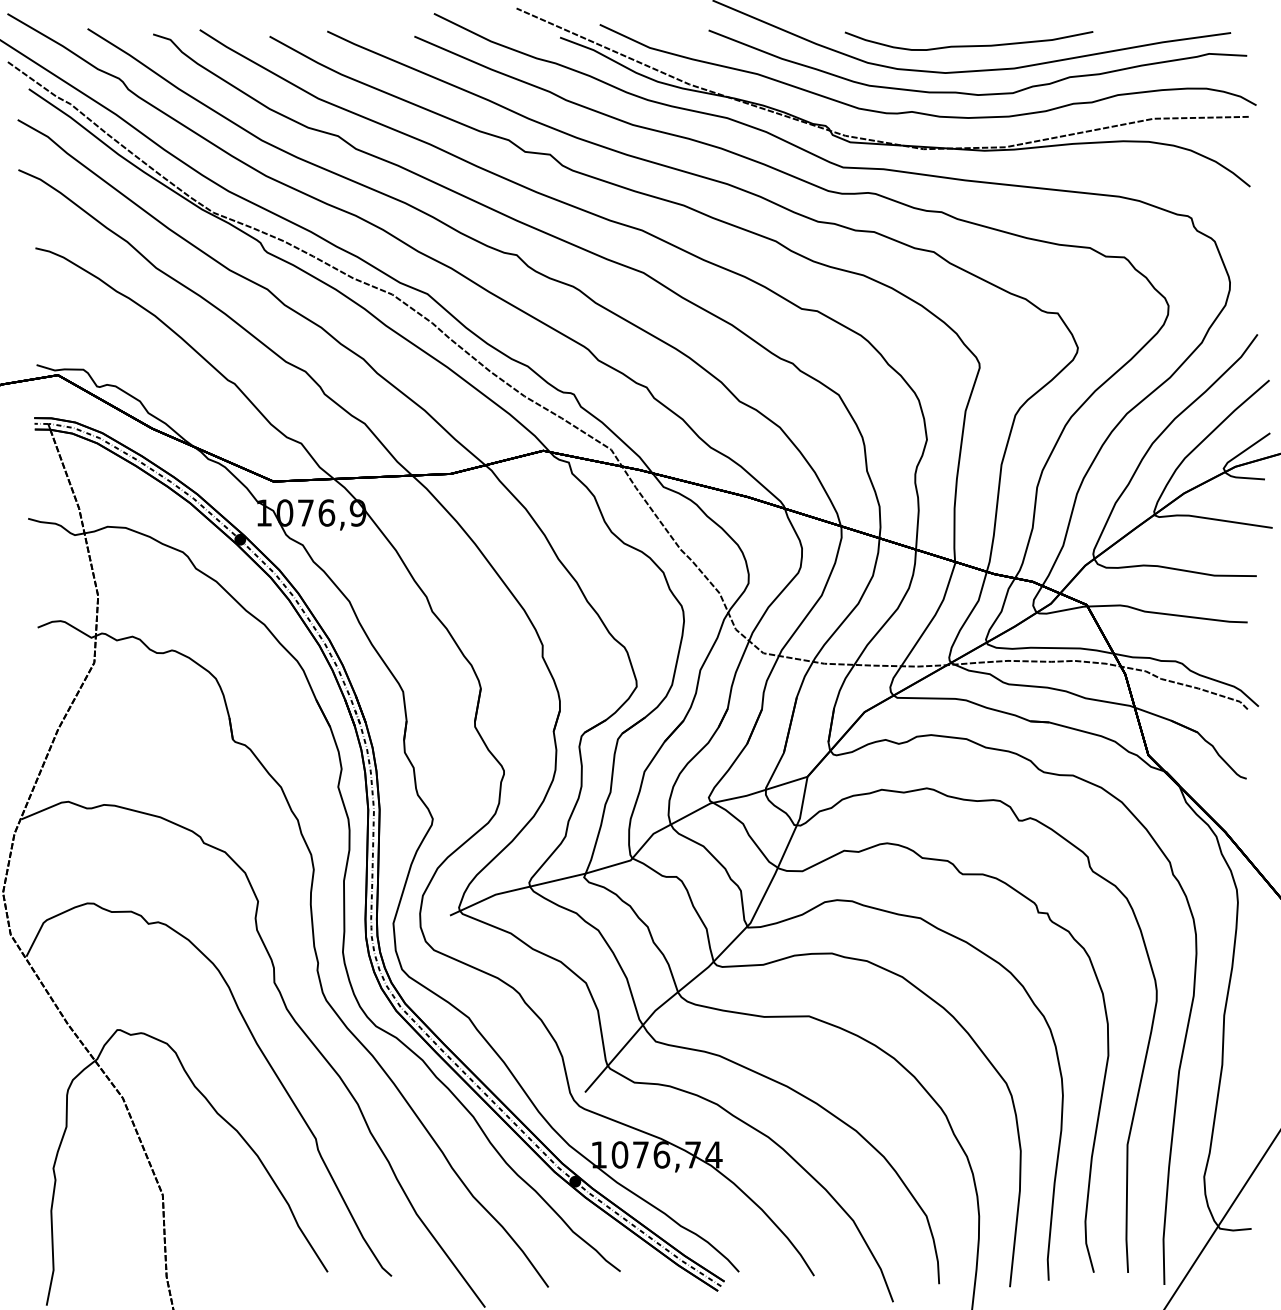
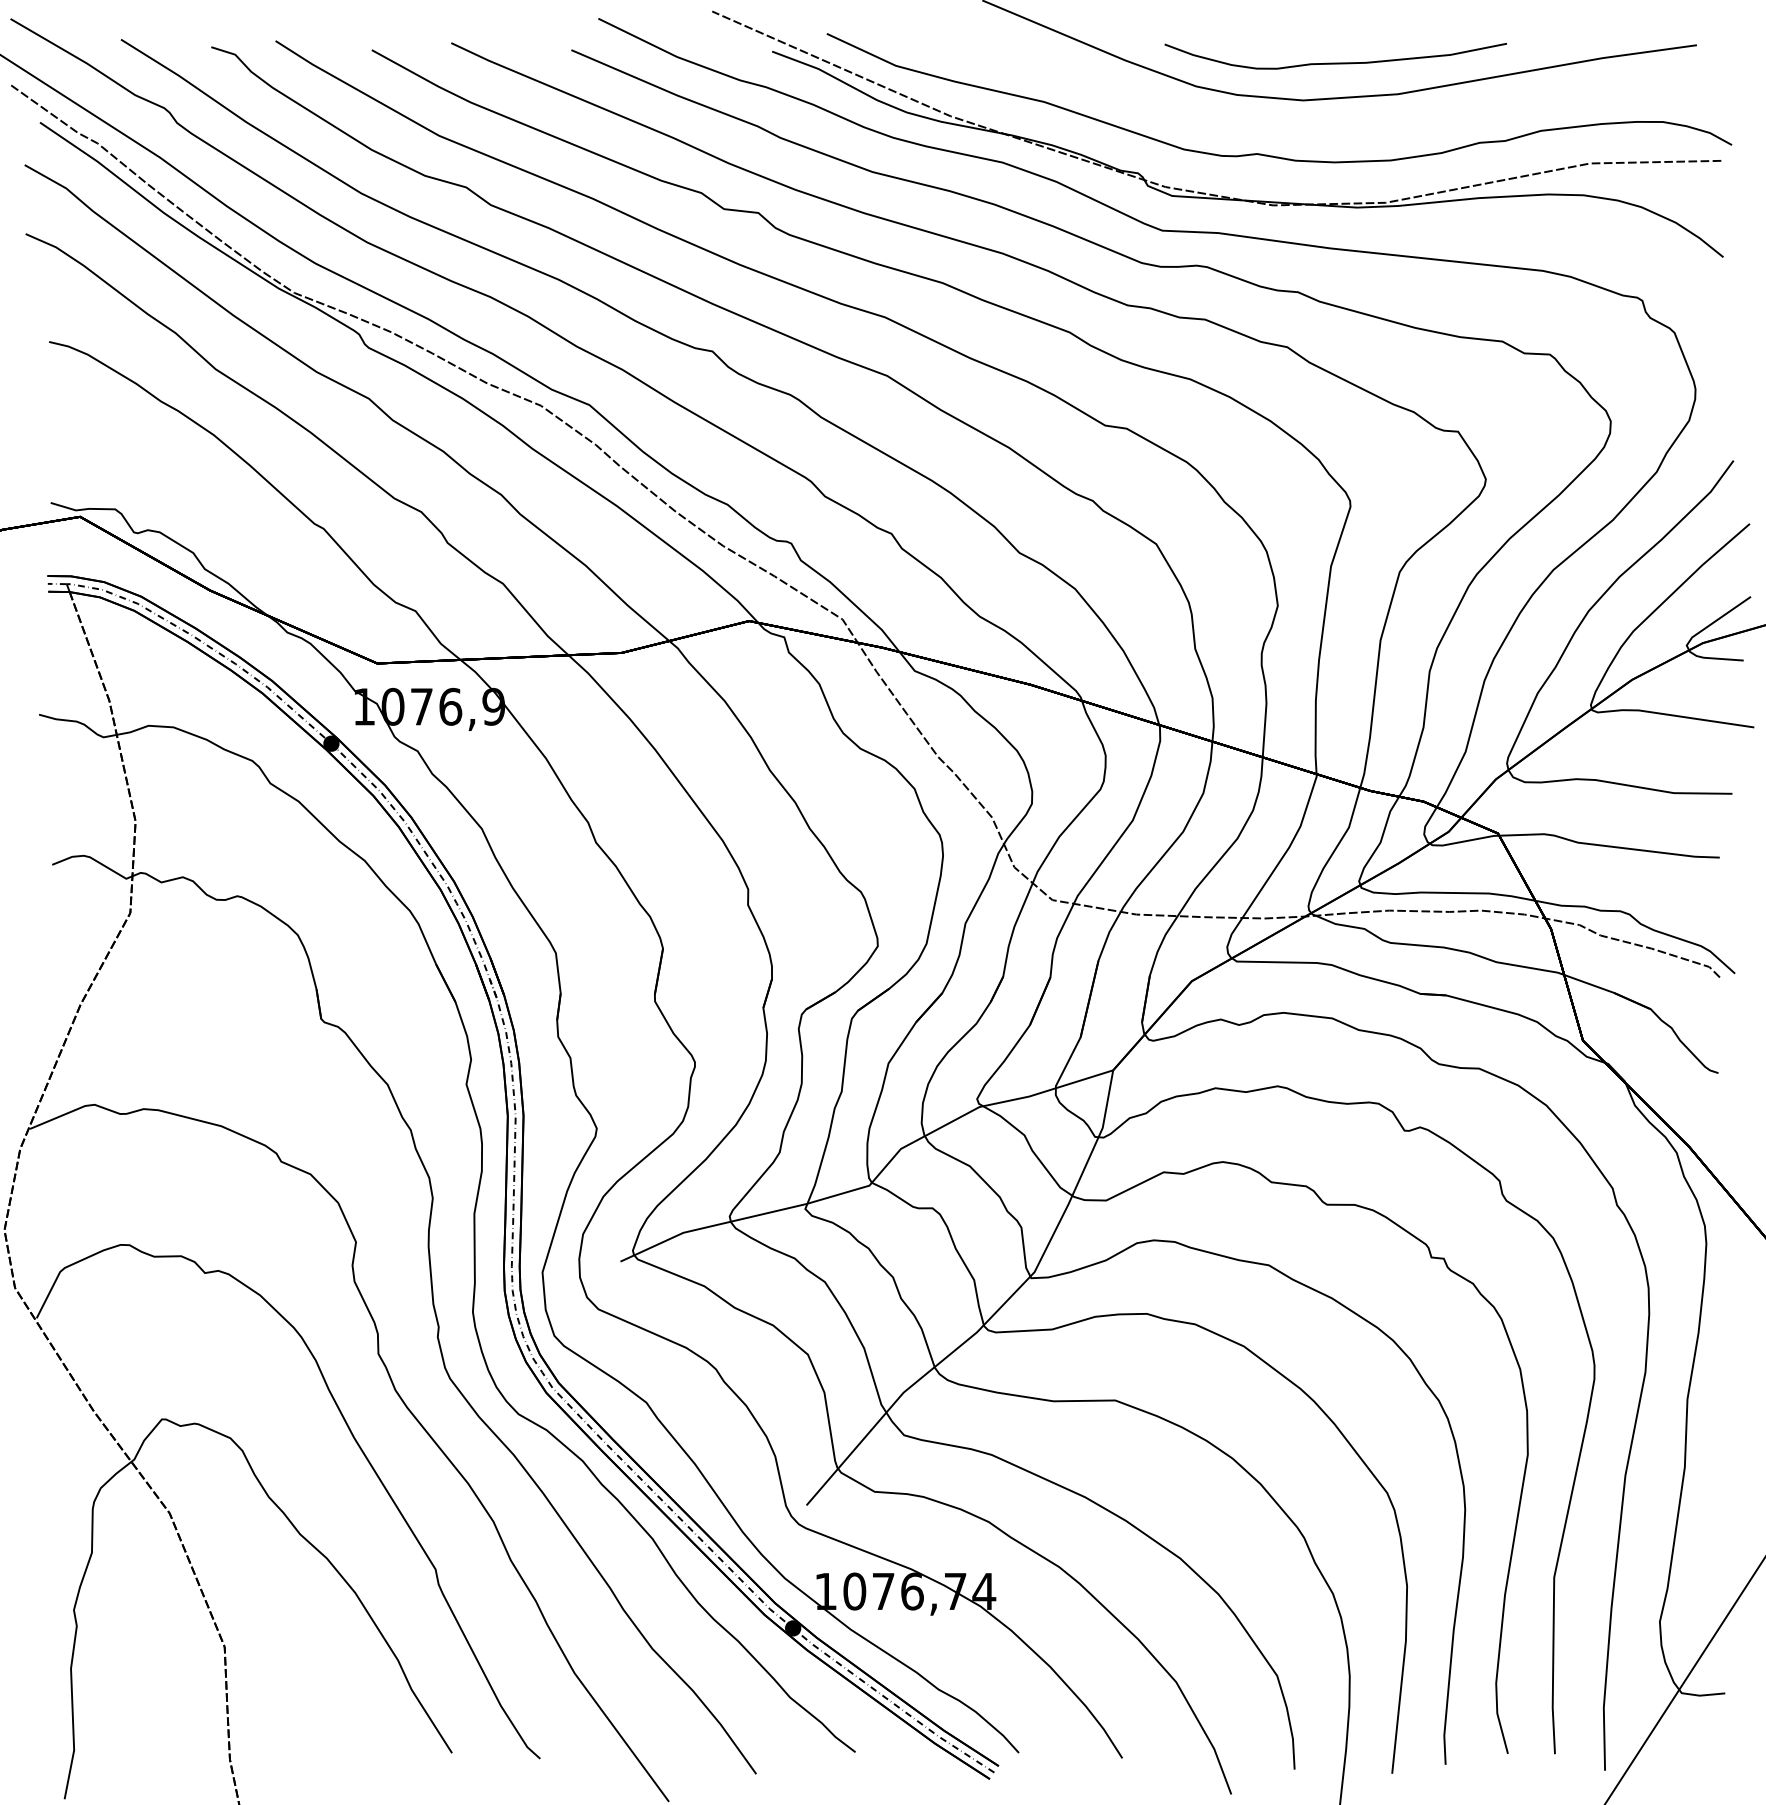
curve: (971, 93) -> (1339, 128), removed

